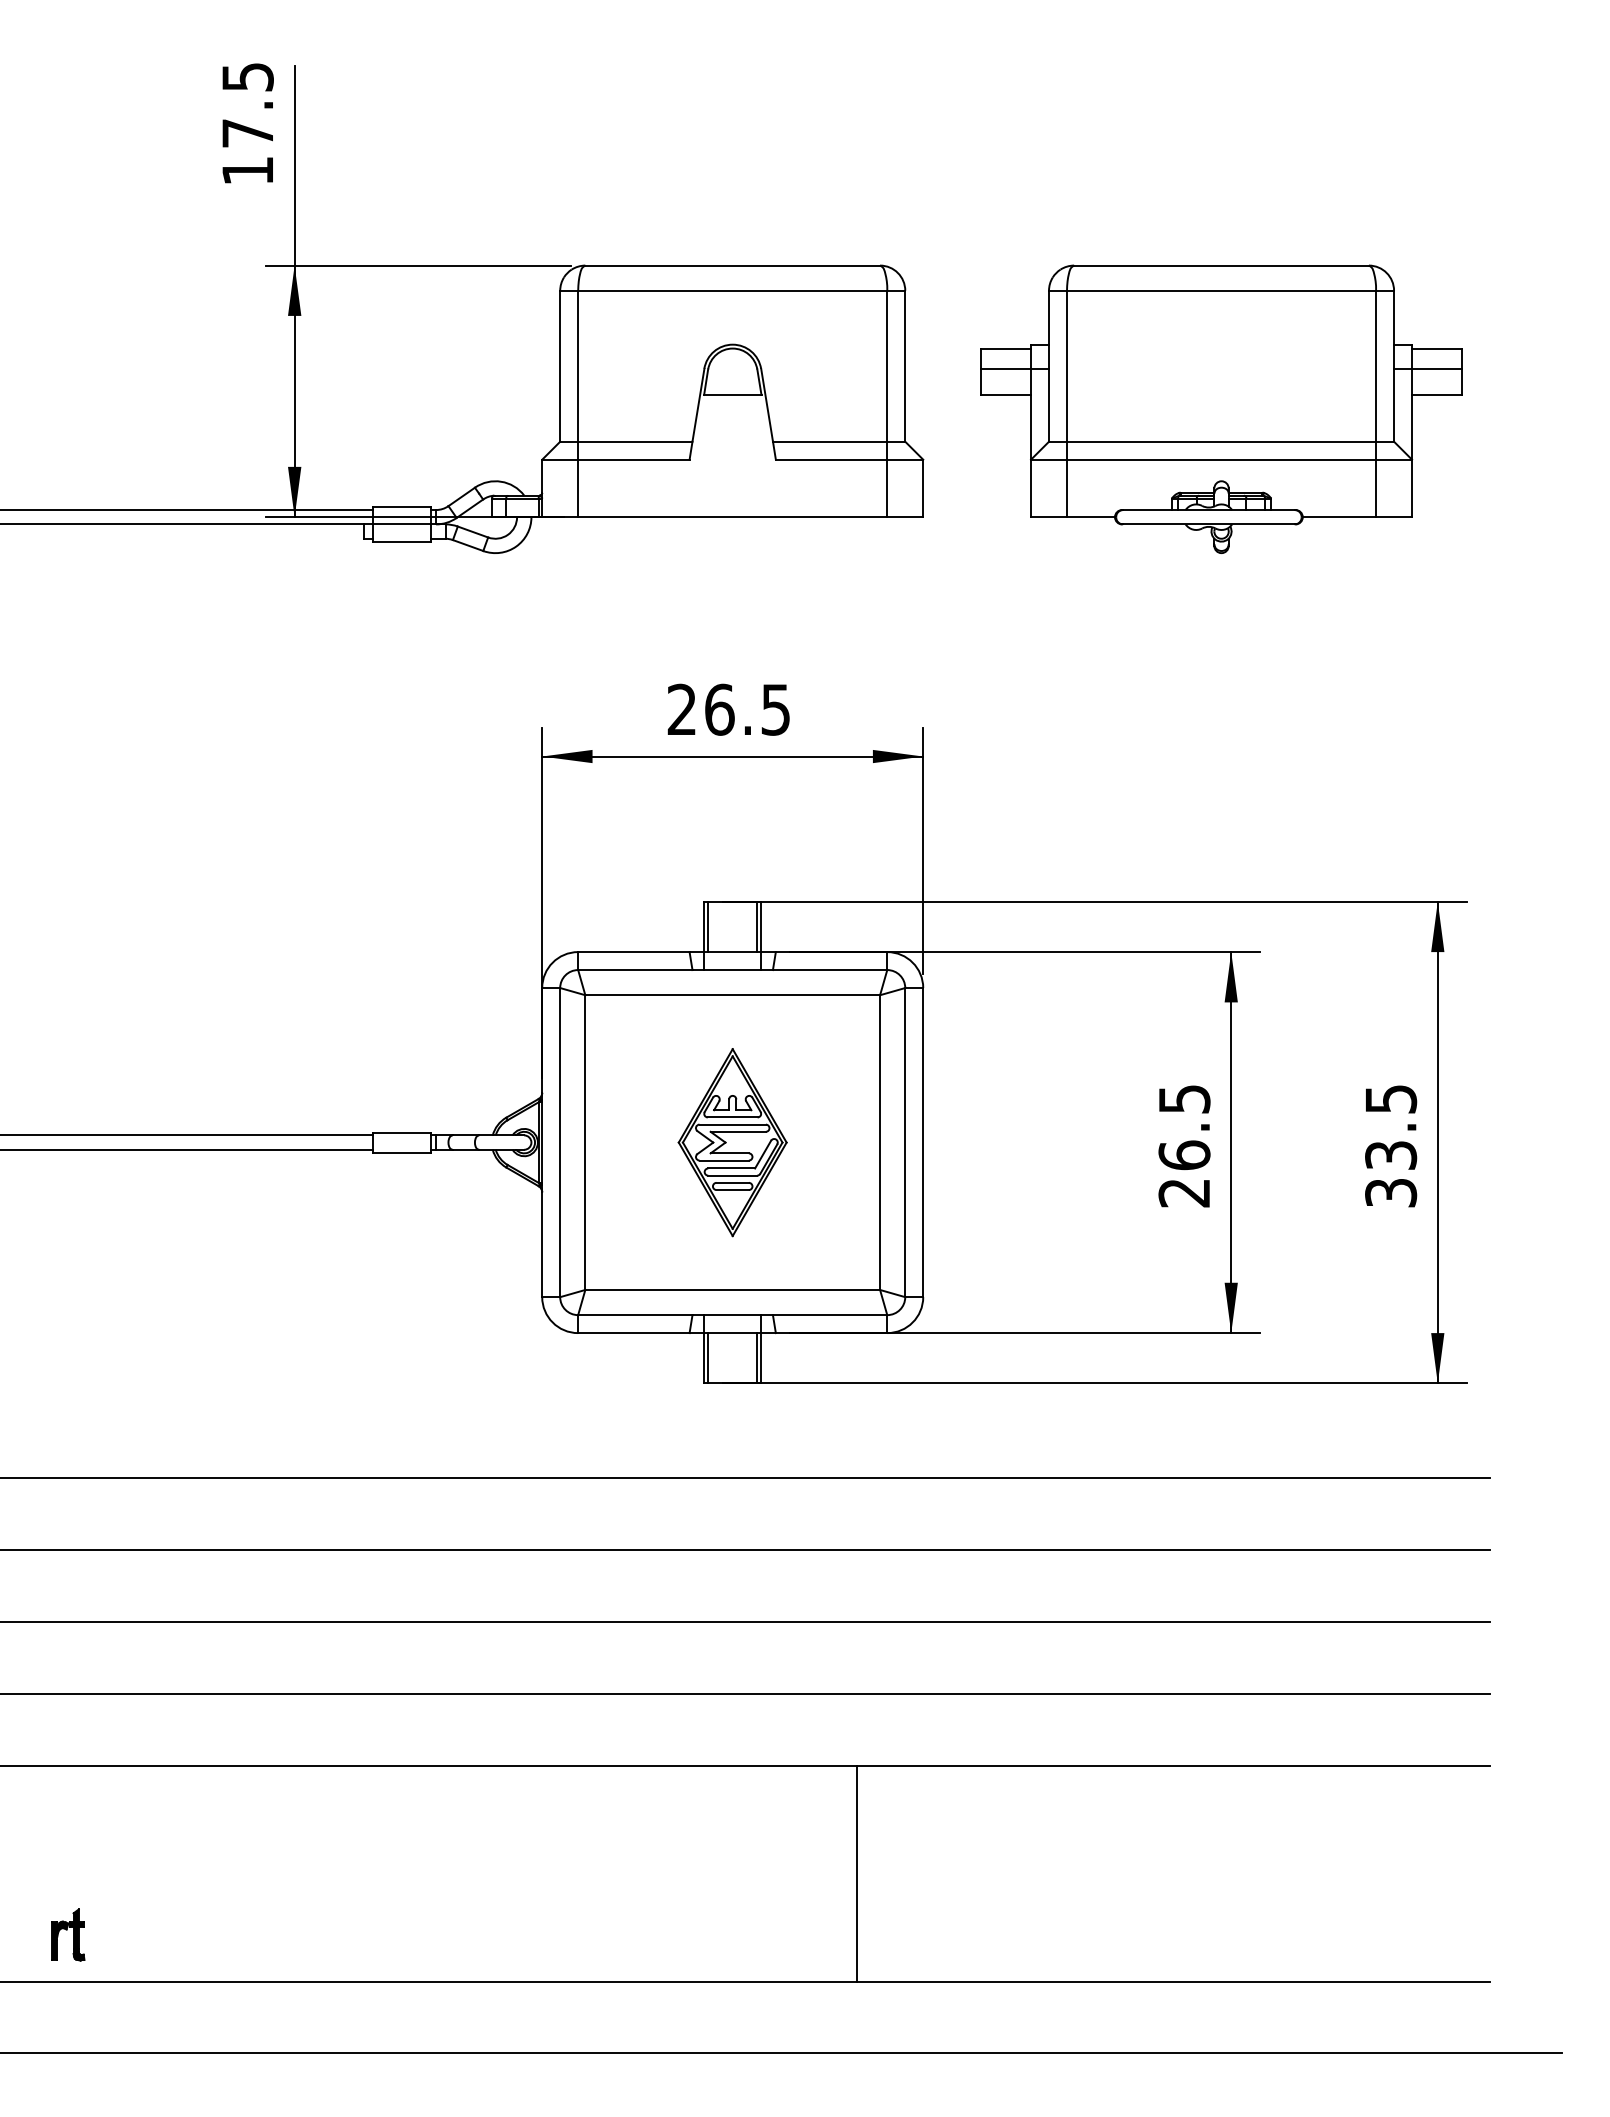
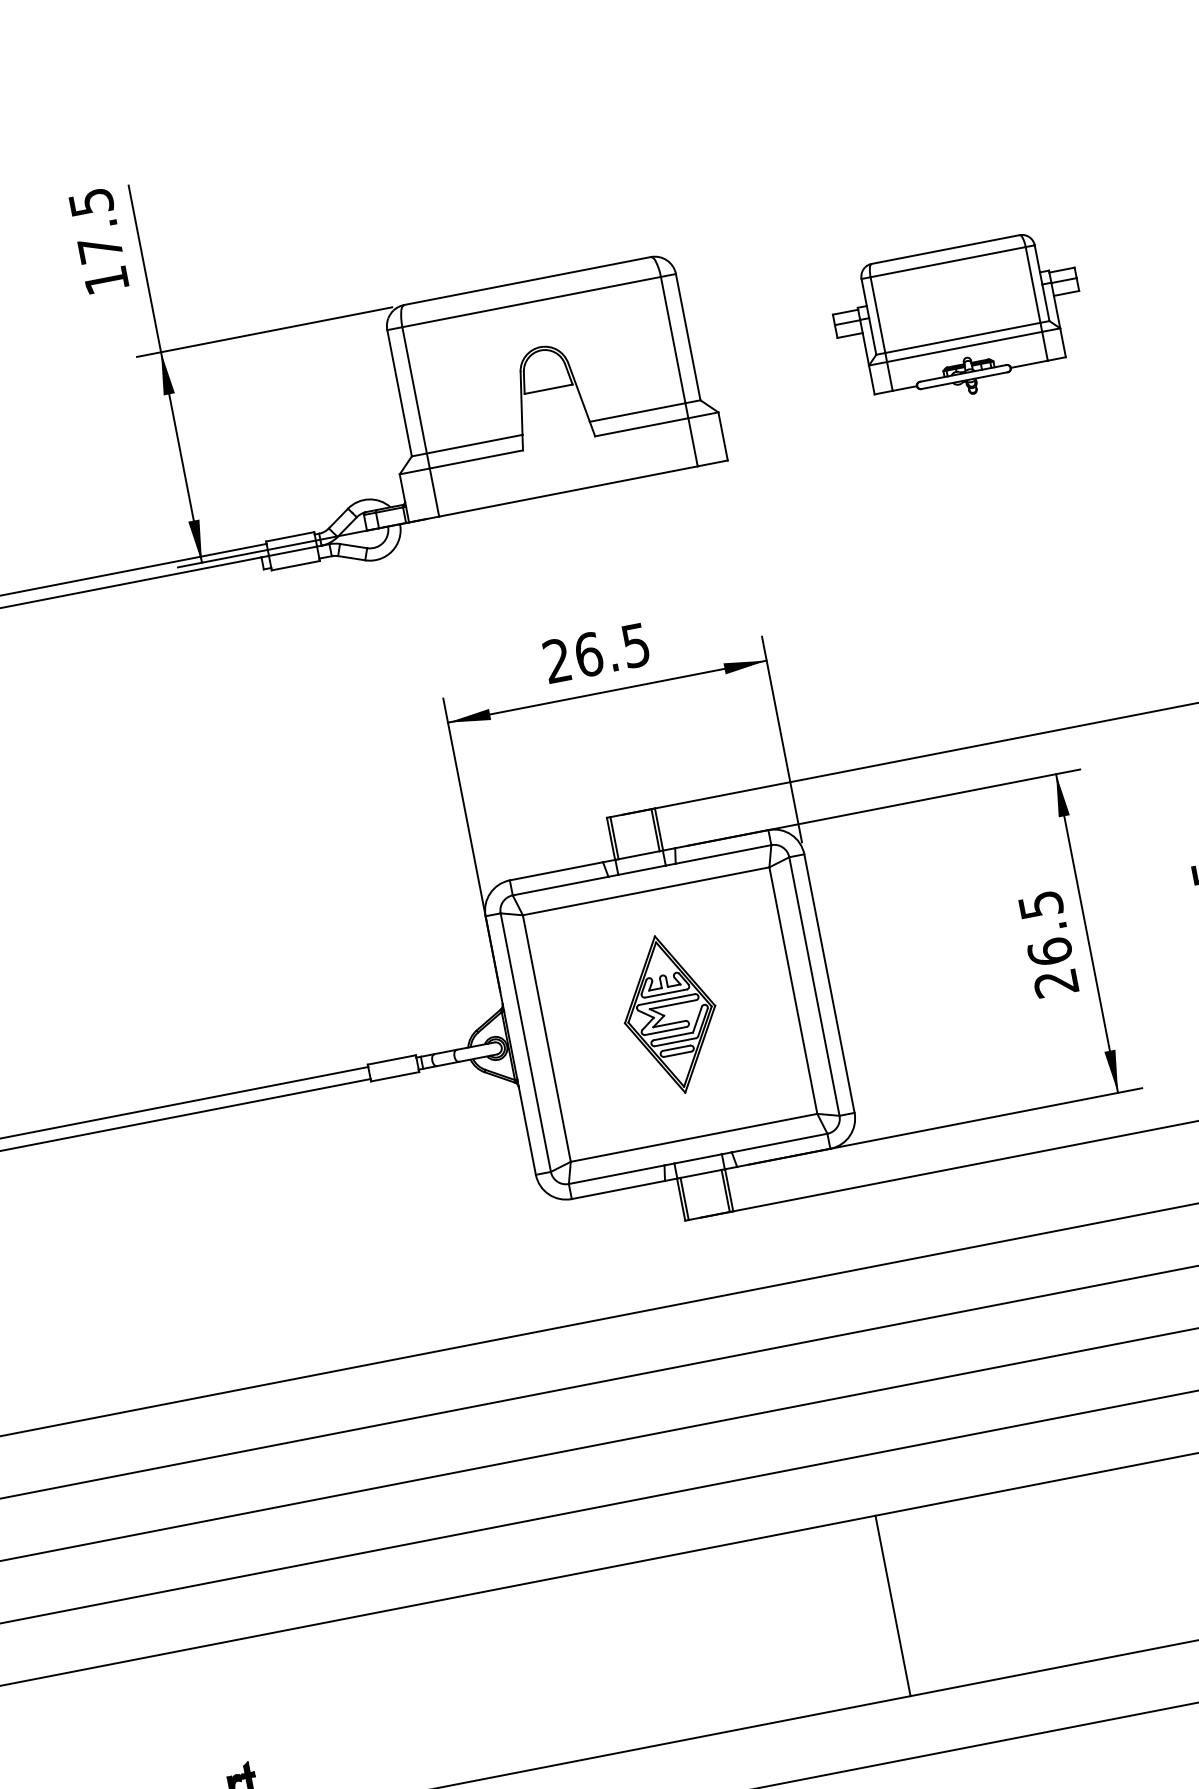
part: (1221, 408) -> (959, 321), size x0.6

